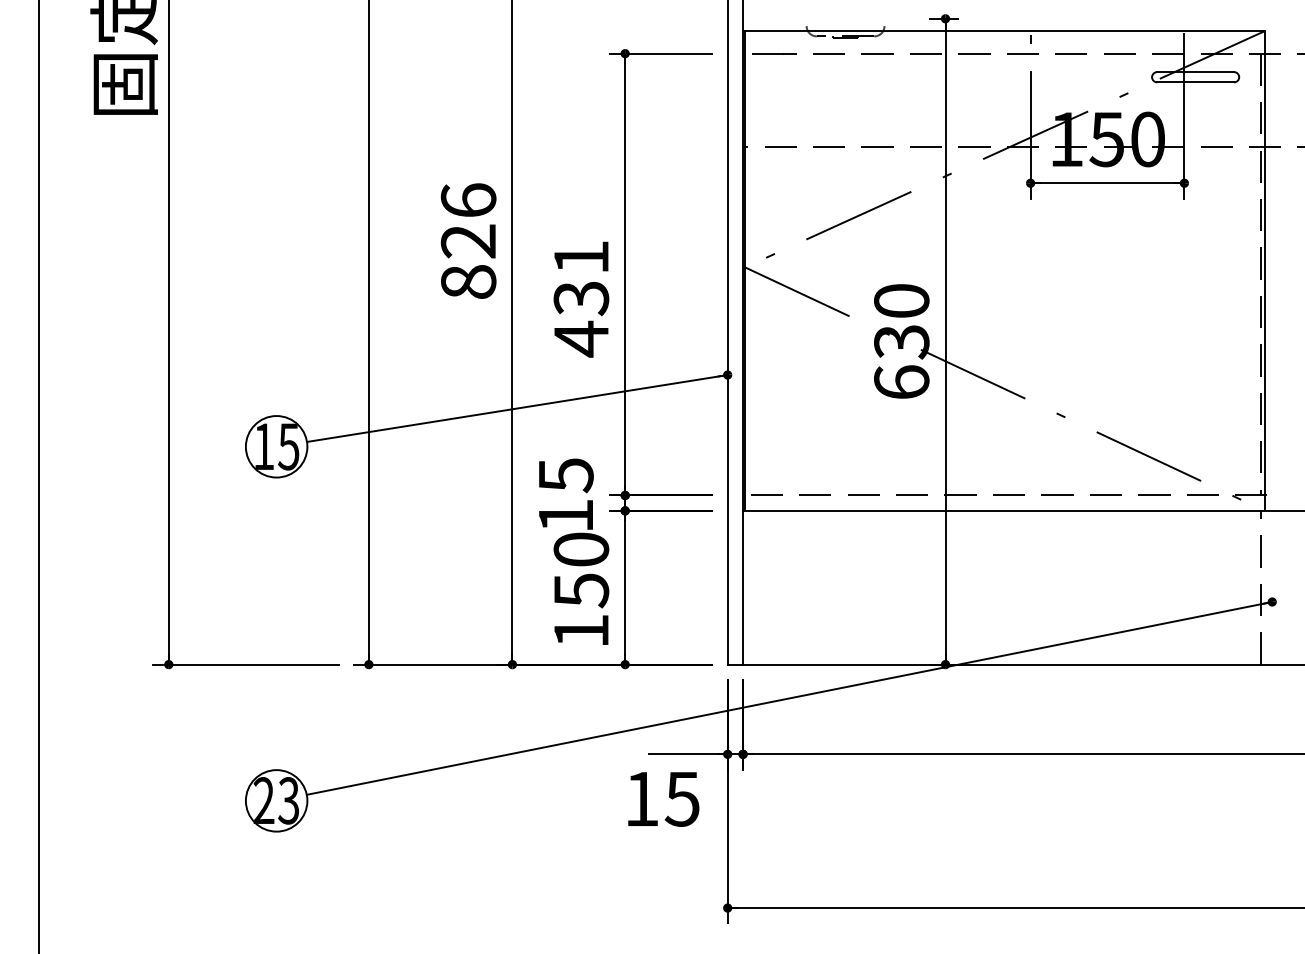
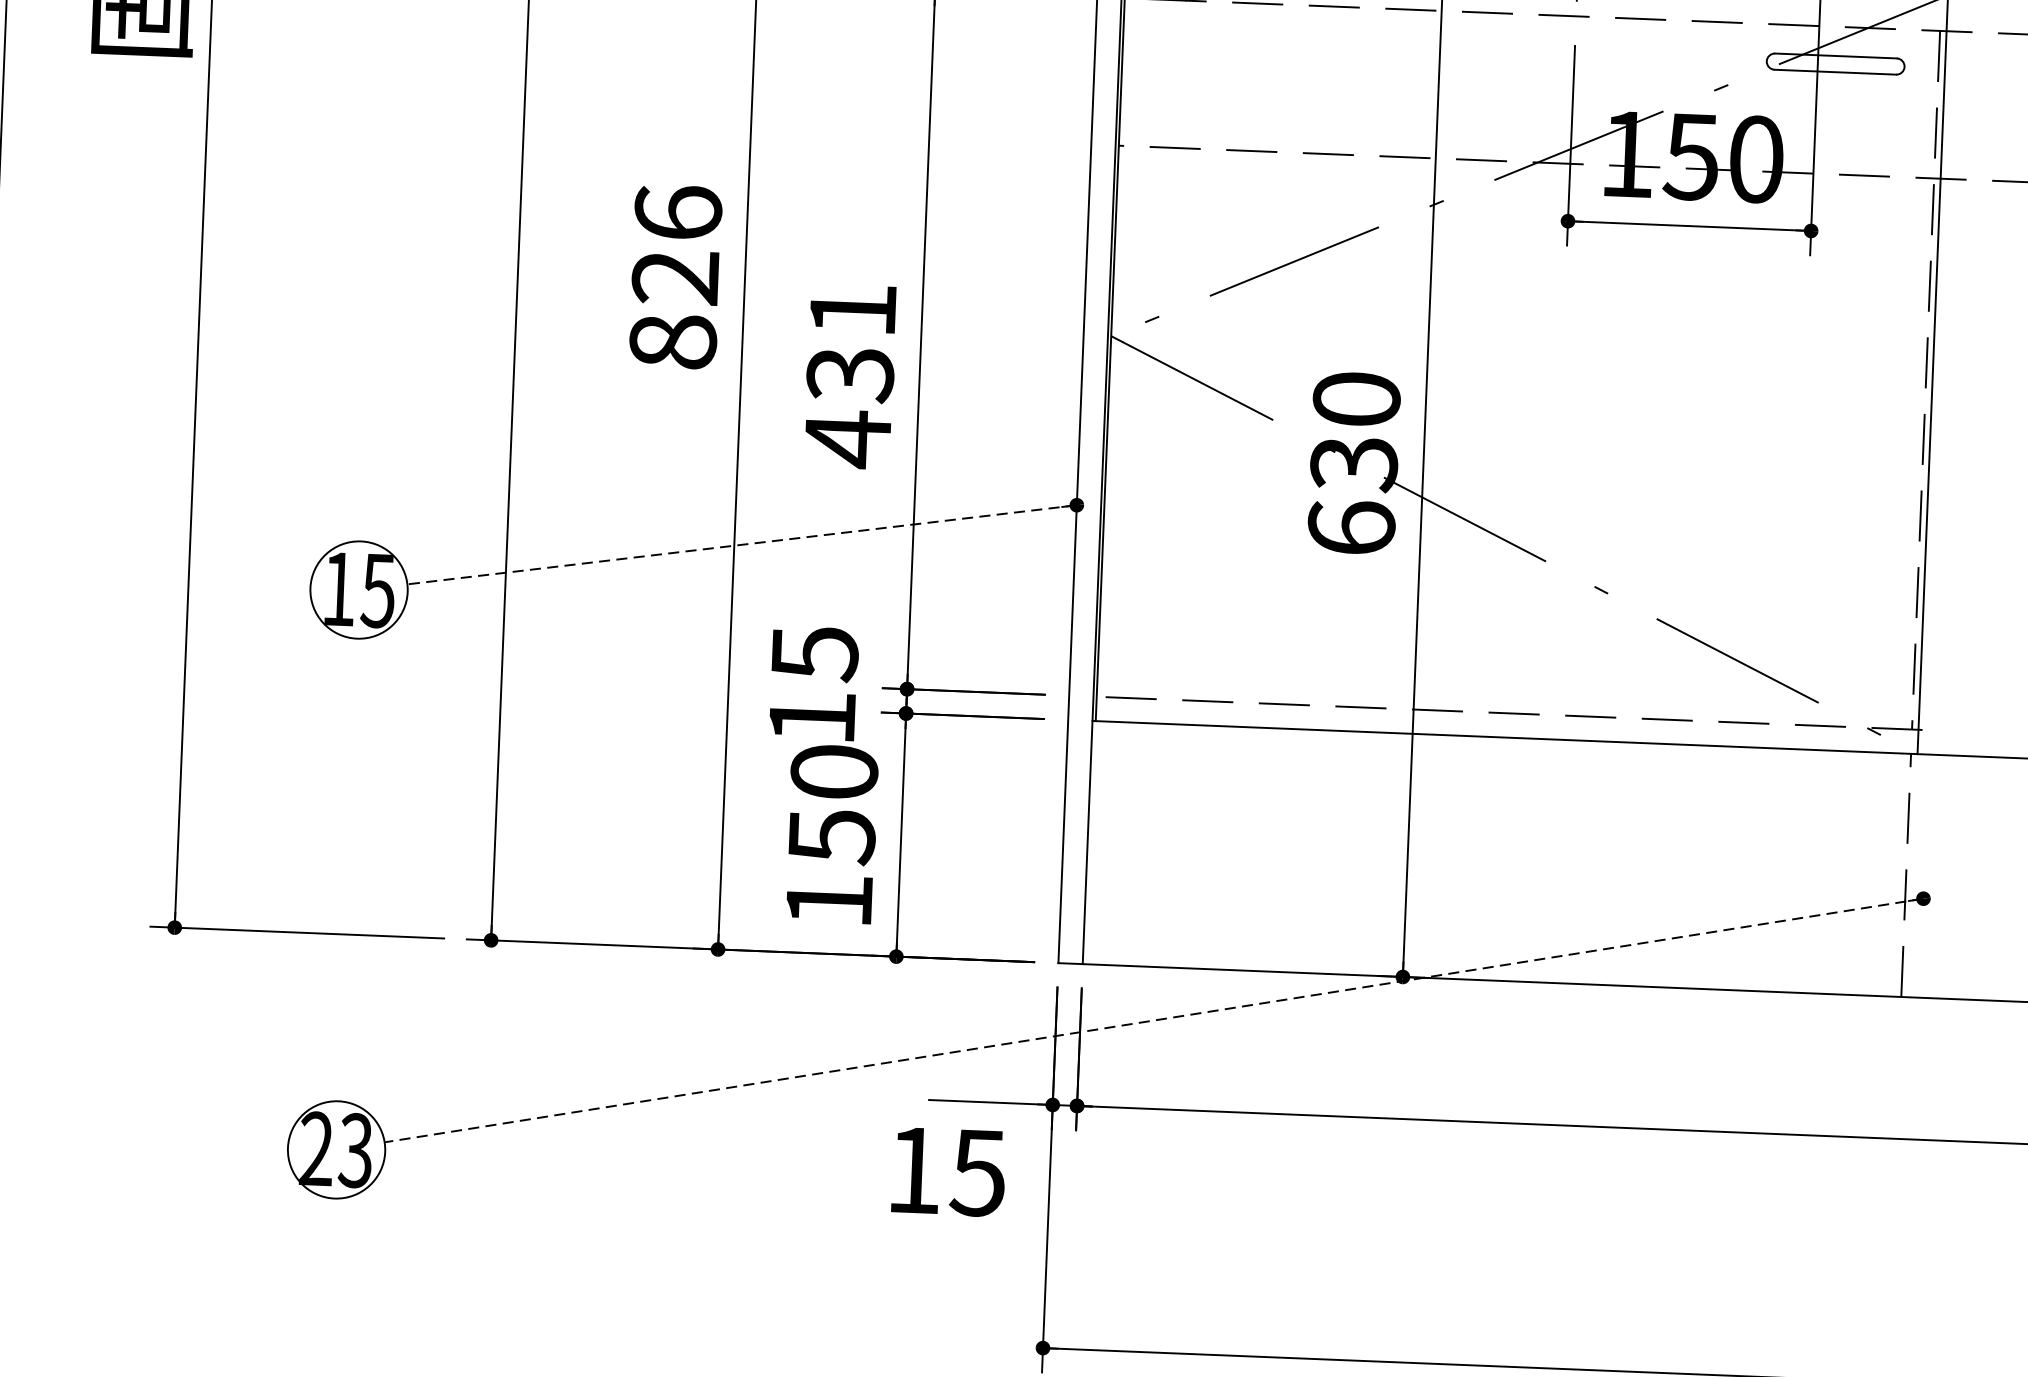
line: (517, 408) -> (742, 544), solid -> dashed
line: (789, 698) -> (1154, 1020), solid -> dashed

